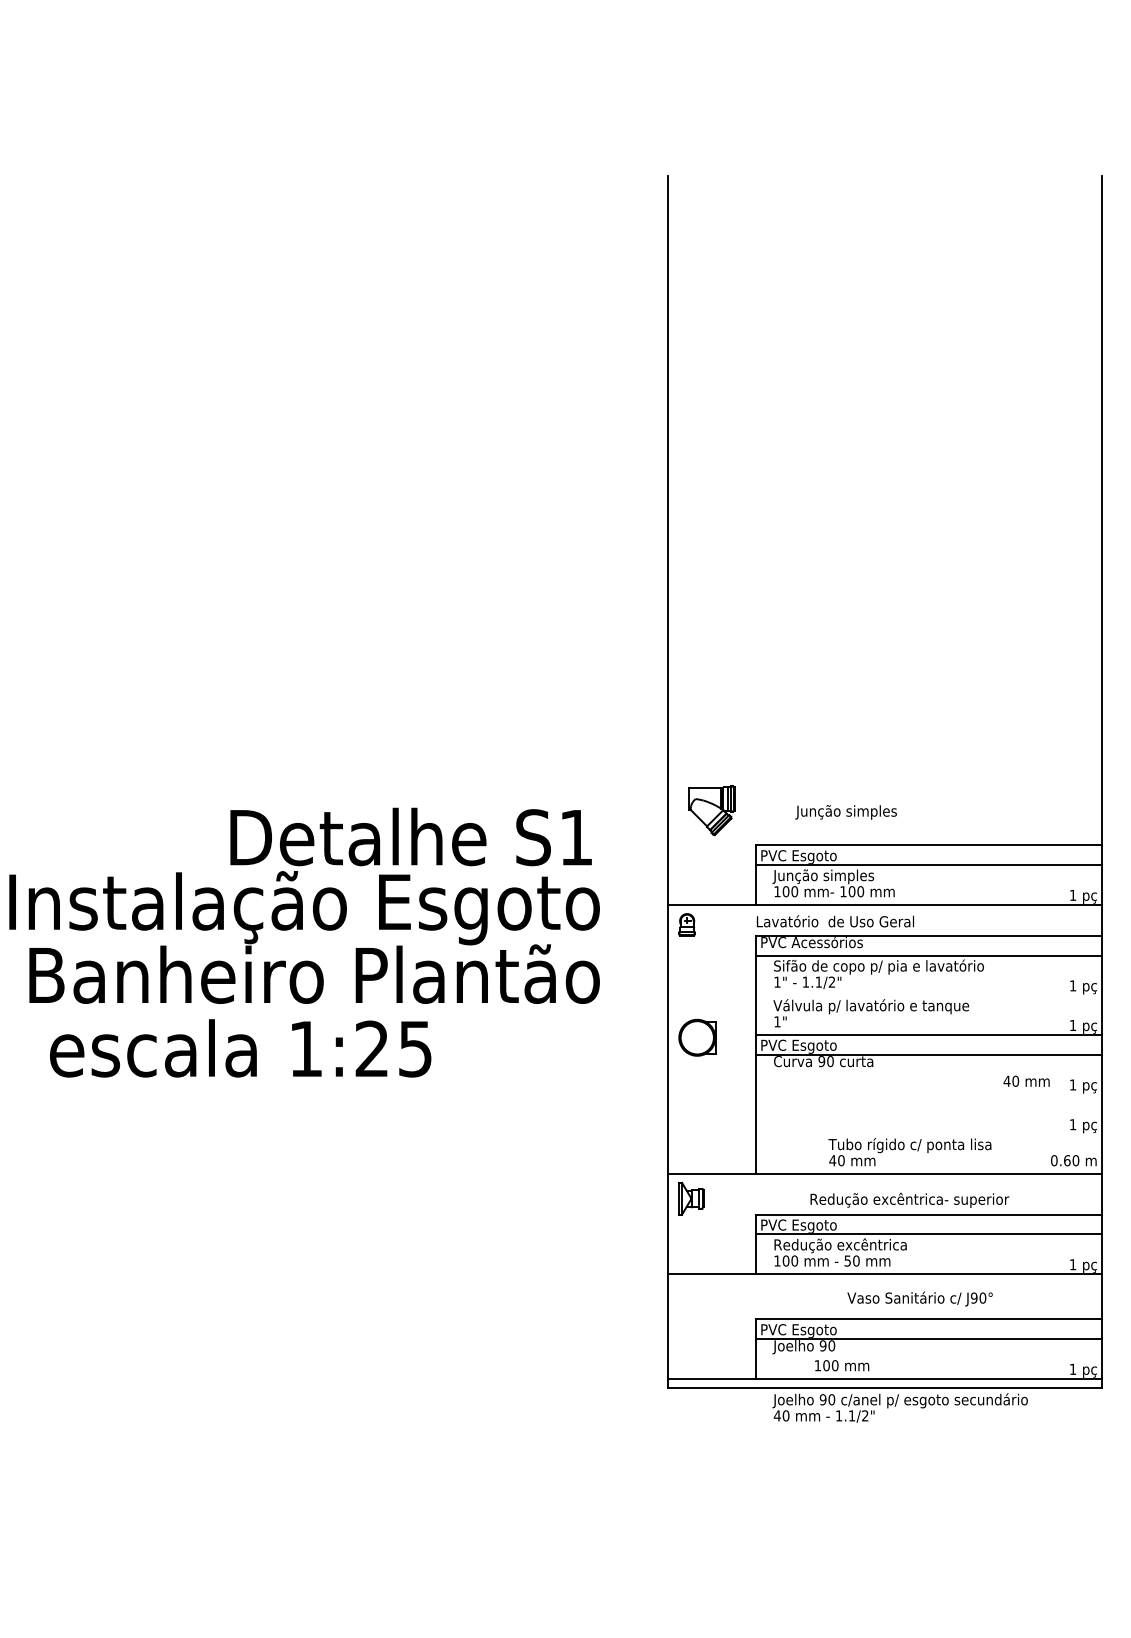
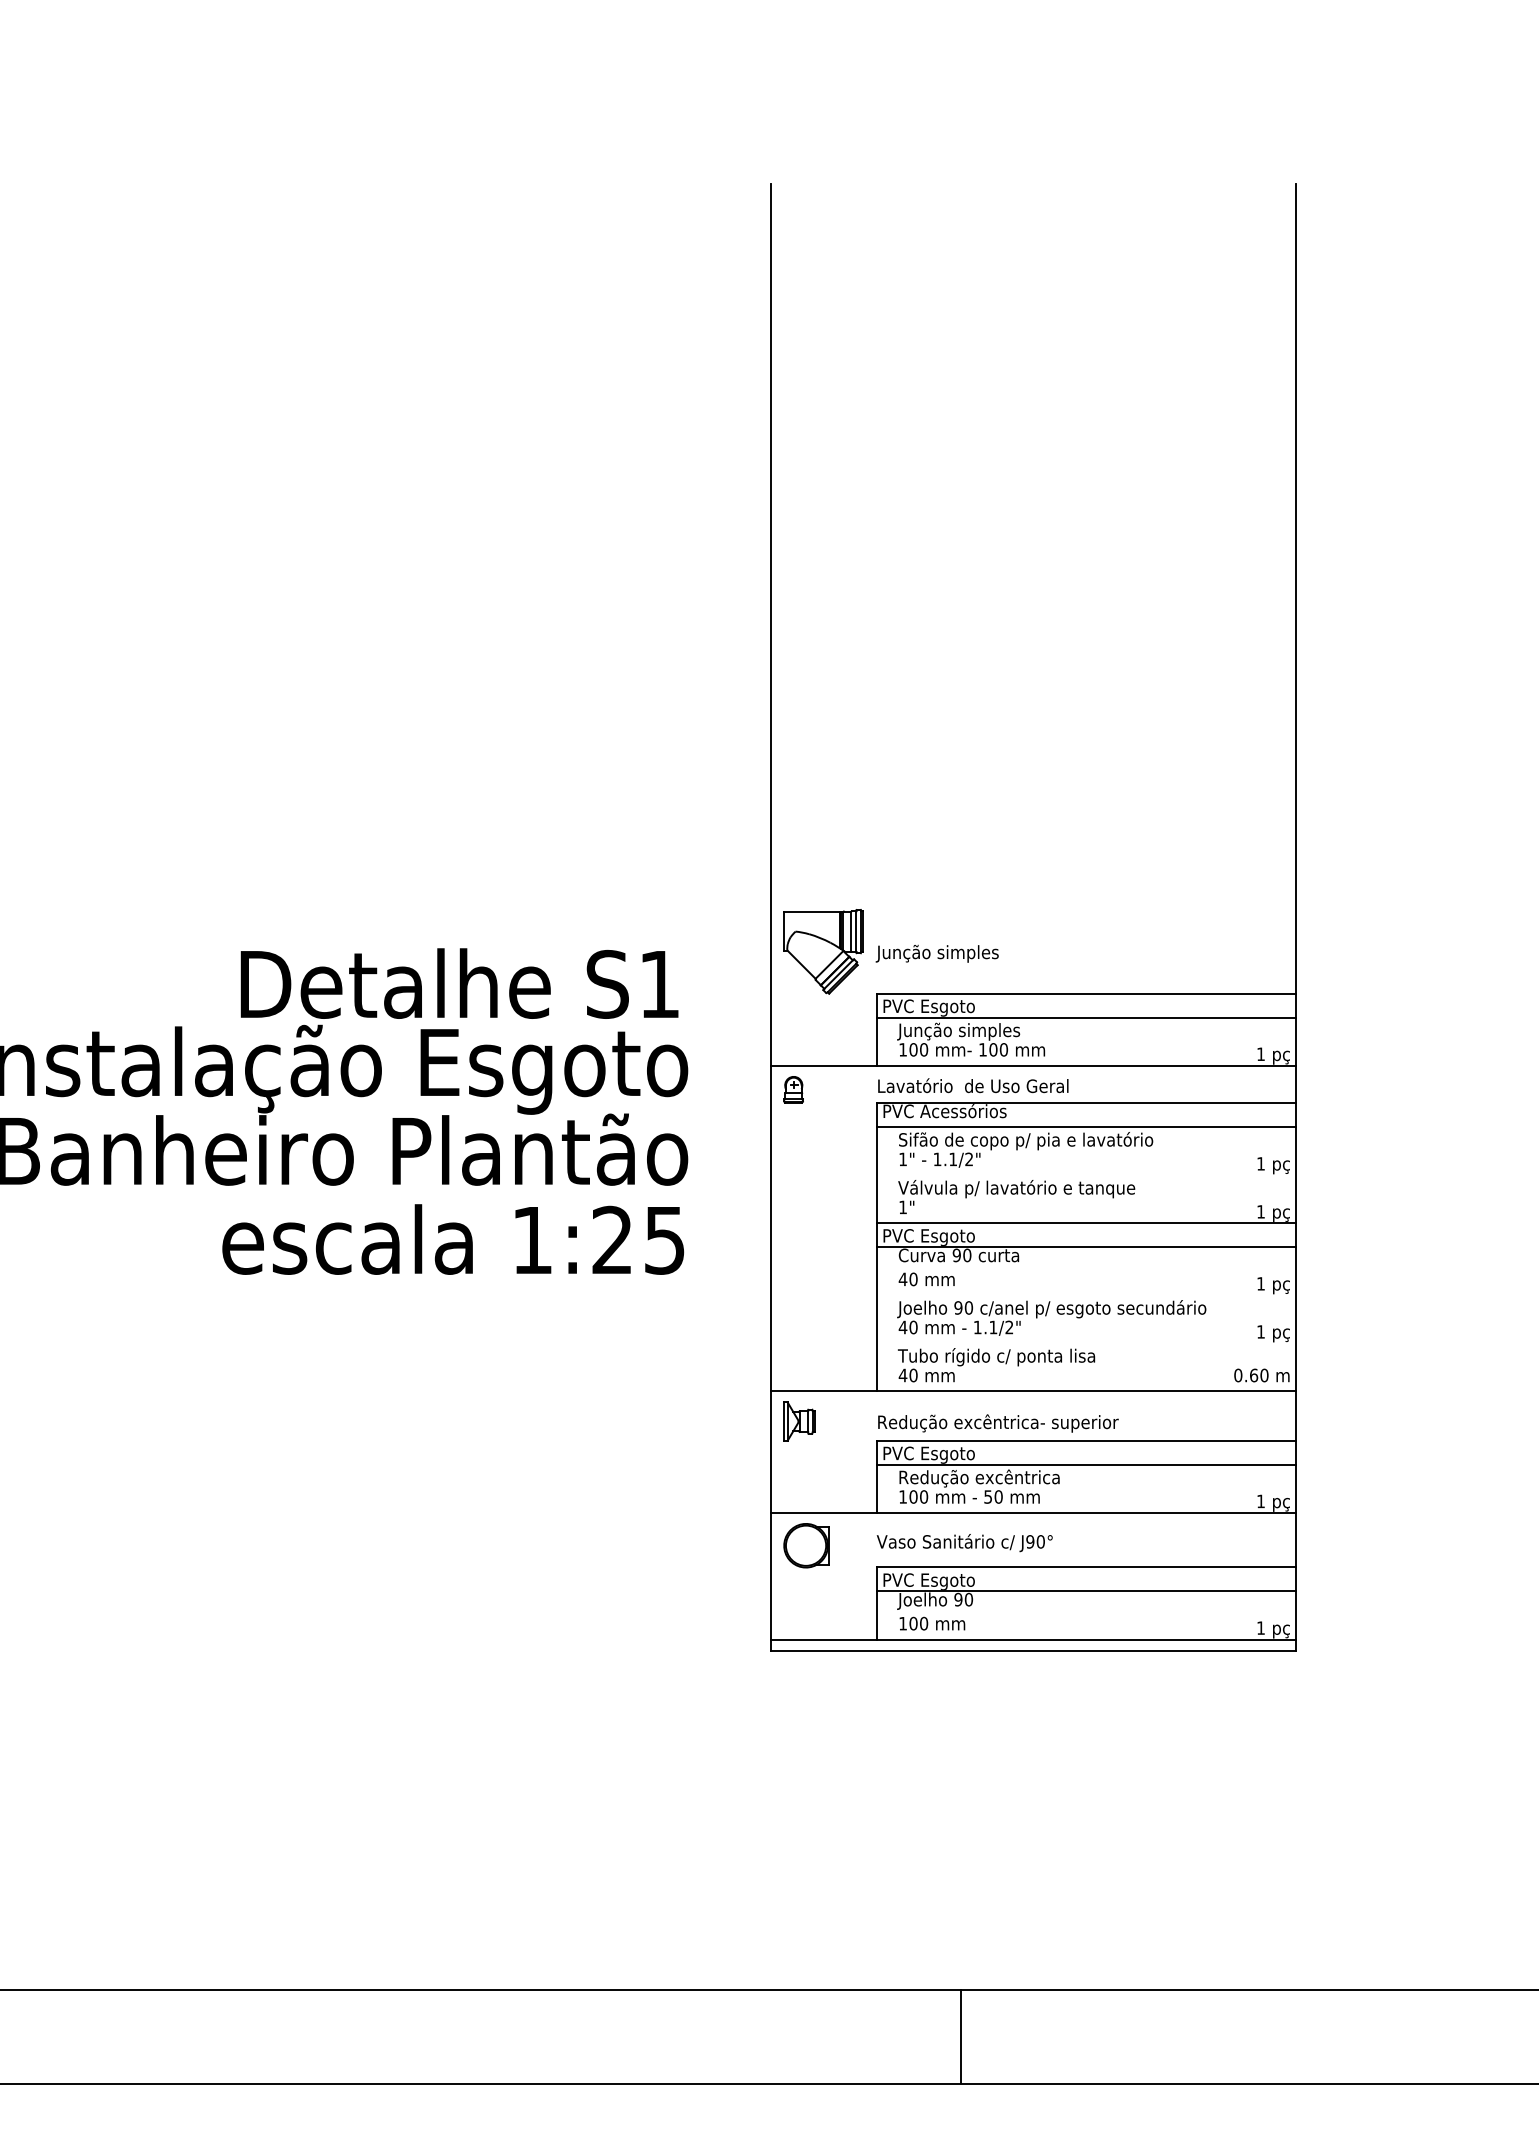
part: (711, 810) -> (823, 951), size x1.43
text: (845, 812) -> (936, 953), moved
part: (697, 1037) -> (806, 1545), moved
text: (240, 1048) -> (453, 1239), moved
text: (1026, 1081) -> (926, 1279), moved
text: (909, 1152) -> (996, 1365), moved
text: (909, 1200) -> (998, 1423), moved
text: (919, 1299) -> (964, 1543), moved
text: (842, 1365) -> (932, 1623), moved
text: (900, 1407) -> (1051, 1317), moved

